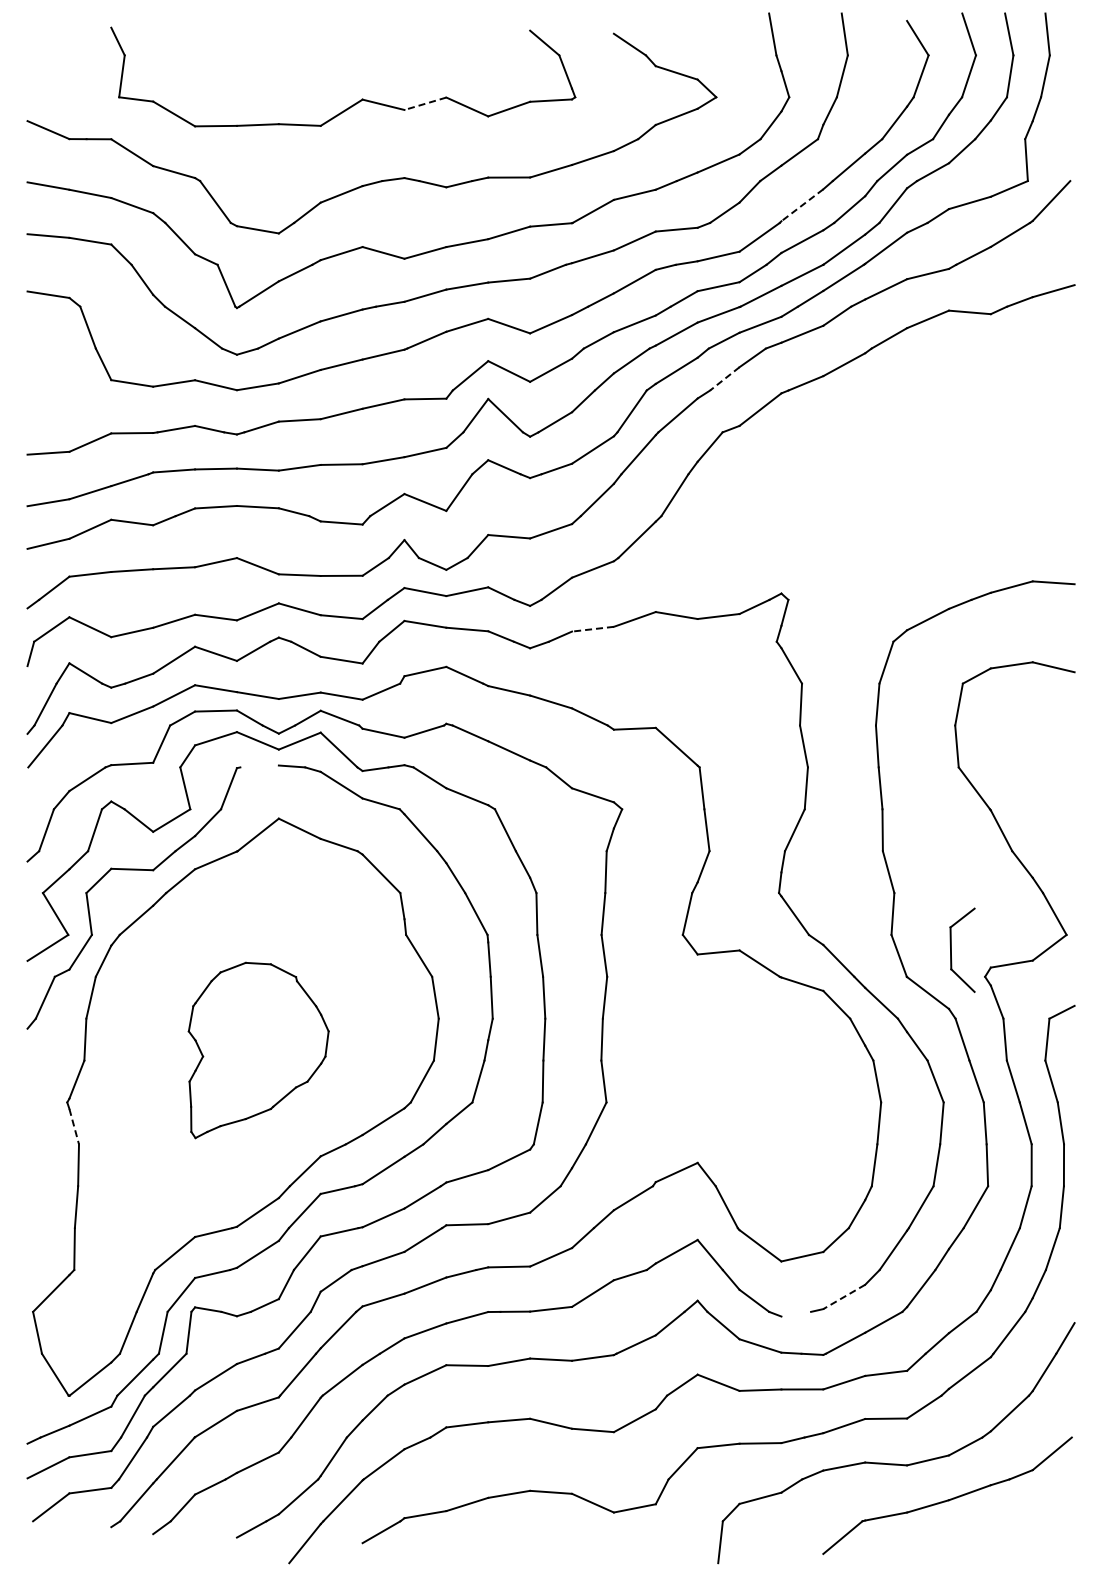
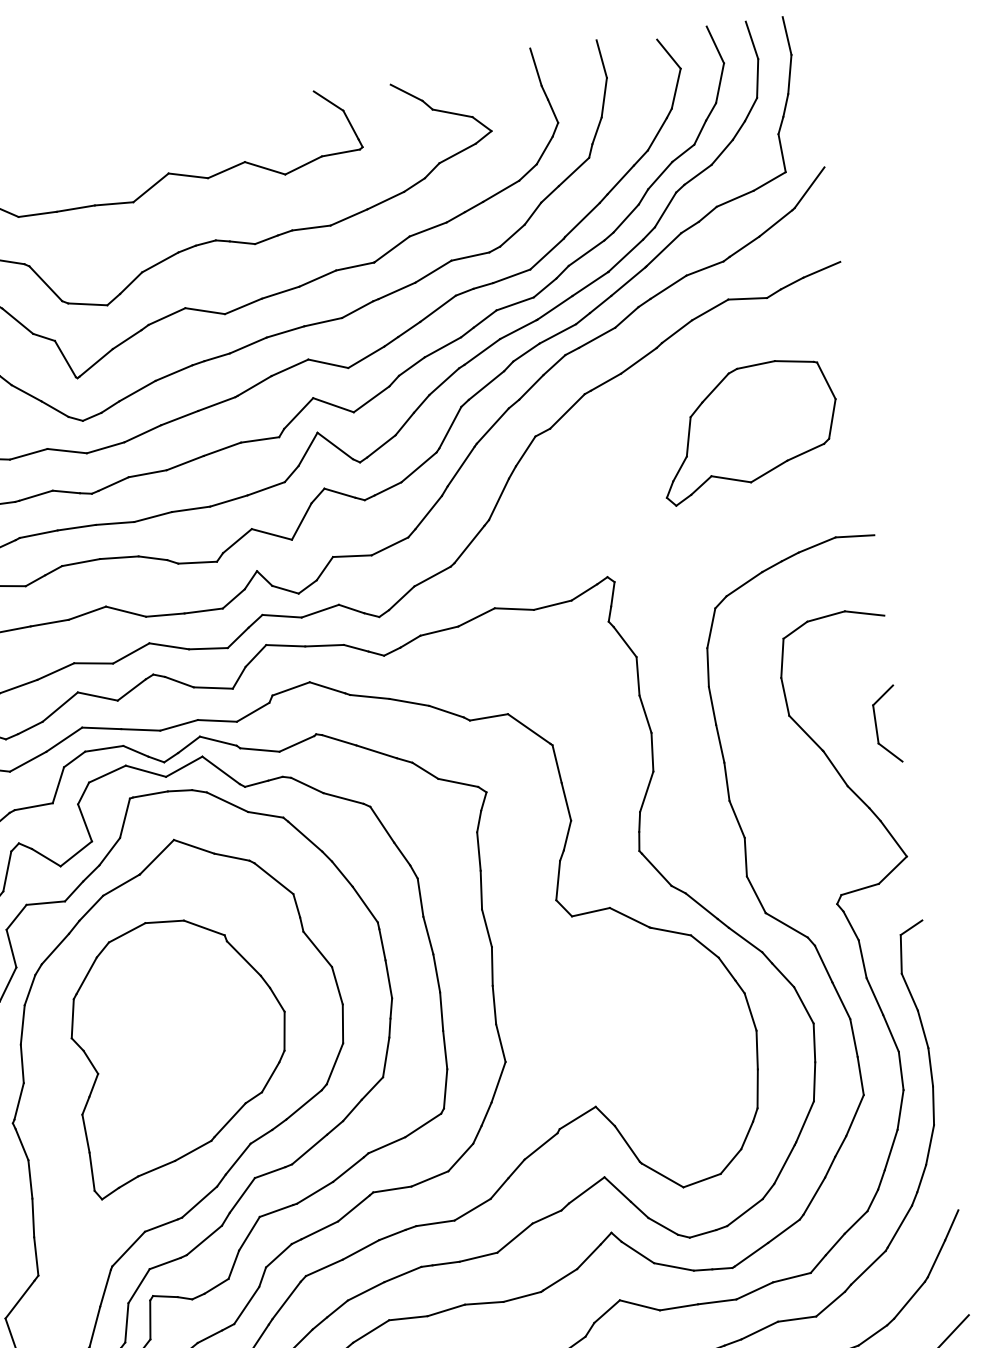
line: (425, 103) -> (226, 169), dashed -> solid
line: (801, 205) -> (581, 220), dashed -> solid
line: (724, 378) -> (531, 387), dashed -> solid
part: (953, 454) -> (748, 430), added
line: (592, 629) -> (438, 631), dashed -> solid
line: (259, 766) -> (150, 794), added
part: (951, 949) -> (876, 725), moved
part: (258, 1050) -> (181, 1054), size x1.67
line: (74, 1127) -> (22, 1145), dashed -> solid
line: (843, 1297) -> (744, 1213), dashed -> solid
line: (796, 1313) -> (703, 1233), added

